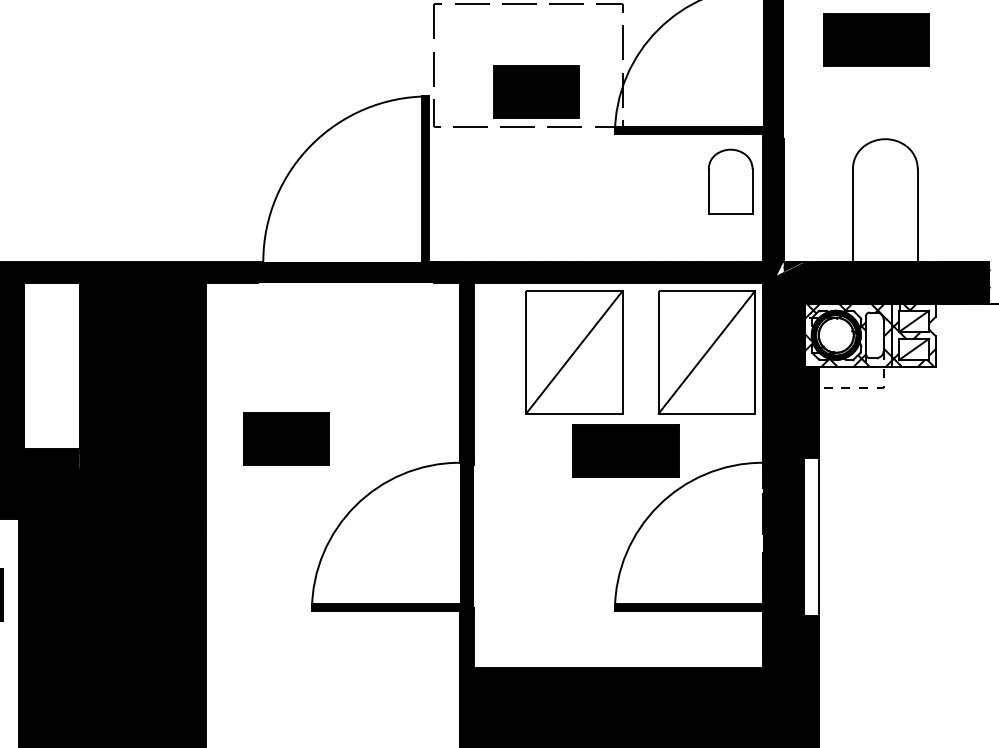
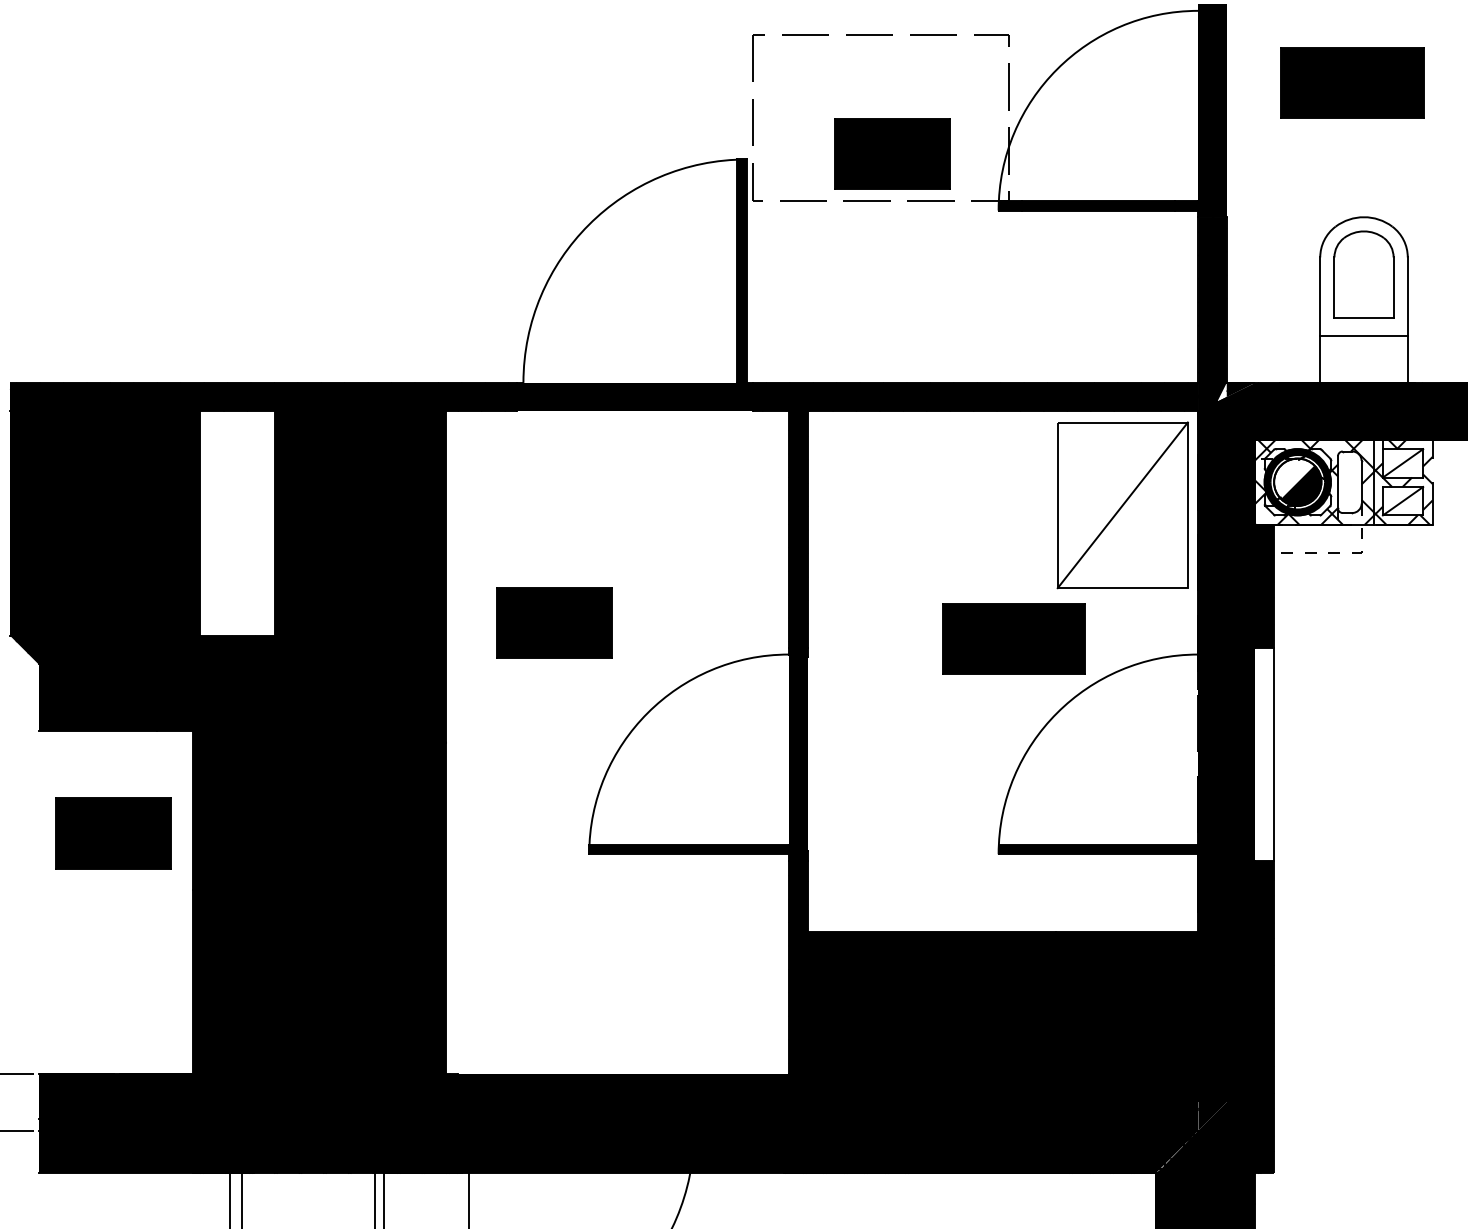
part: (730, 181) -> (1363, 274), moved
line: (884, 226) -> (1363, 335), added
fill: (839, 337) -> (1301, 485), added
part: (574, 352) -> (943, 505), removed

